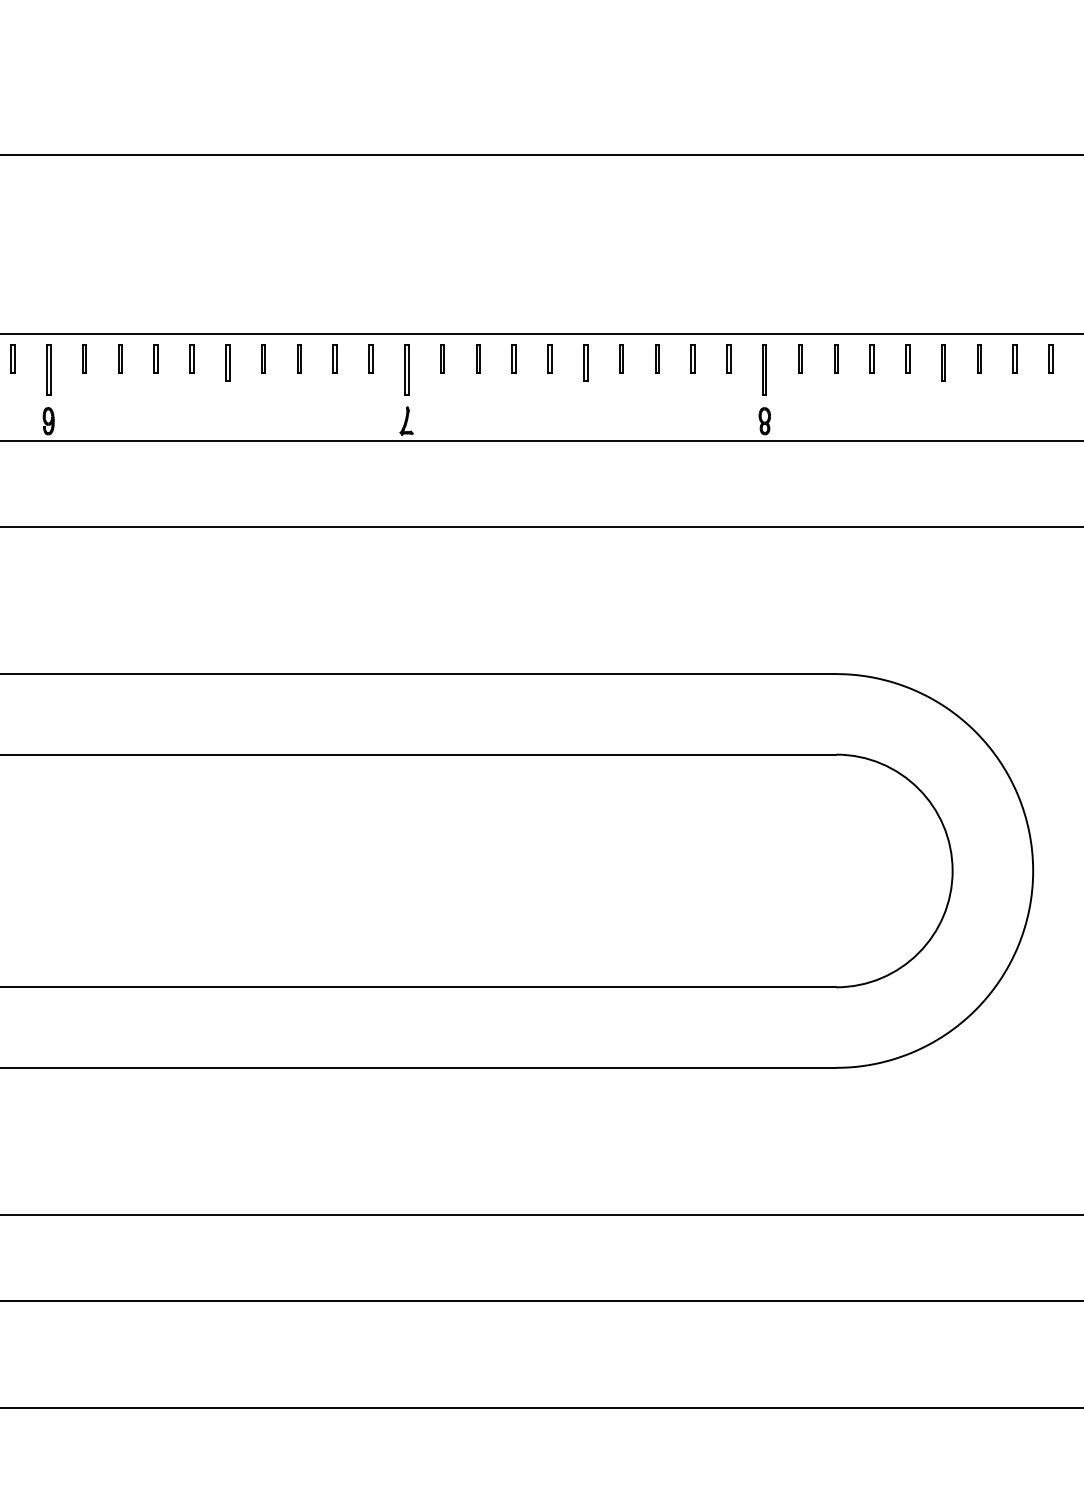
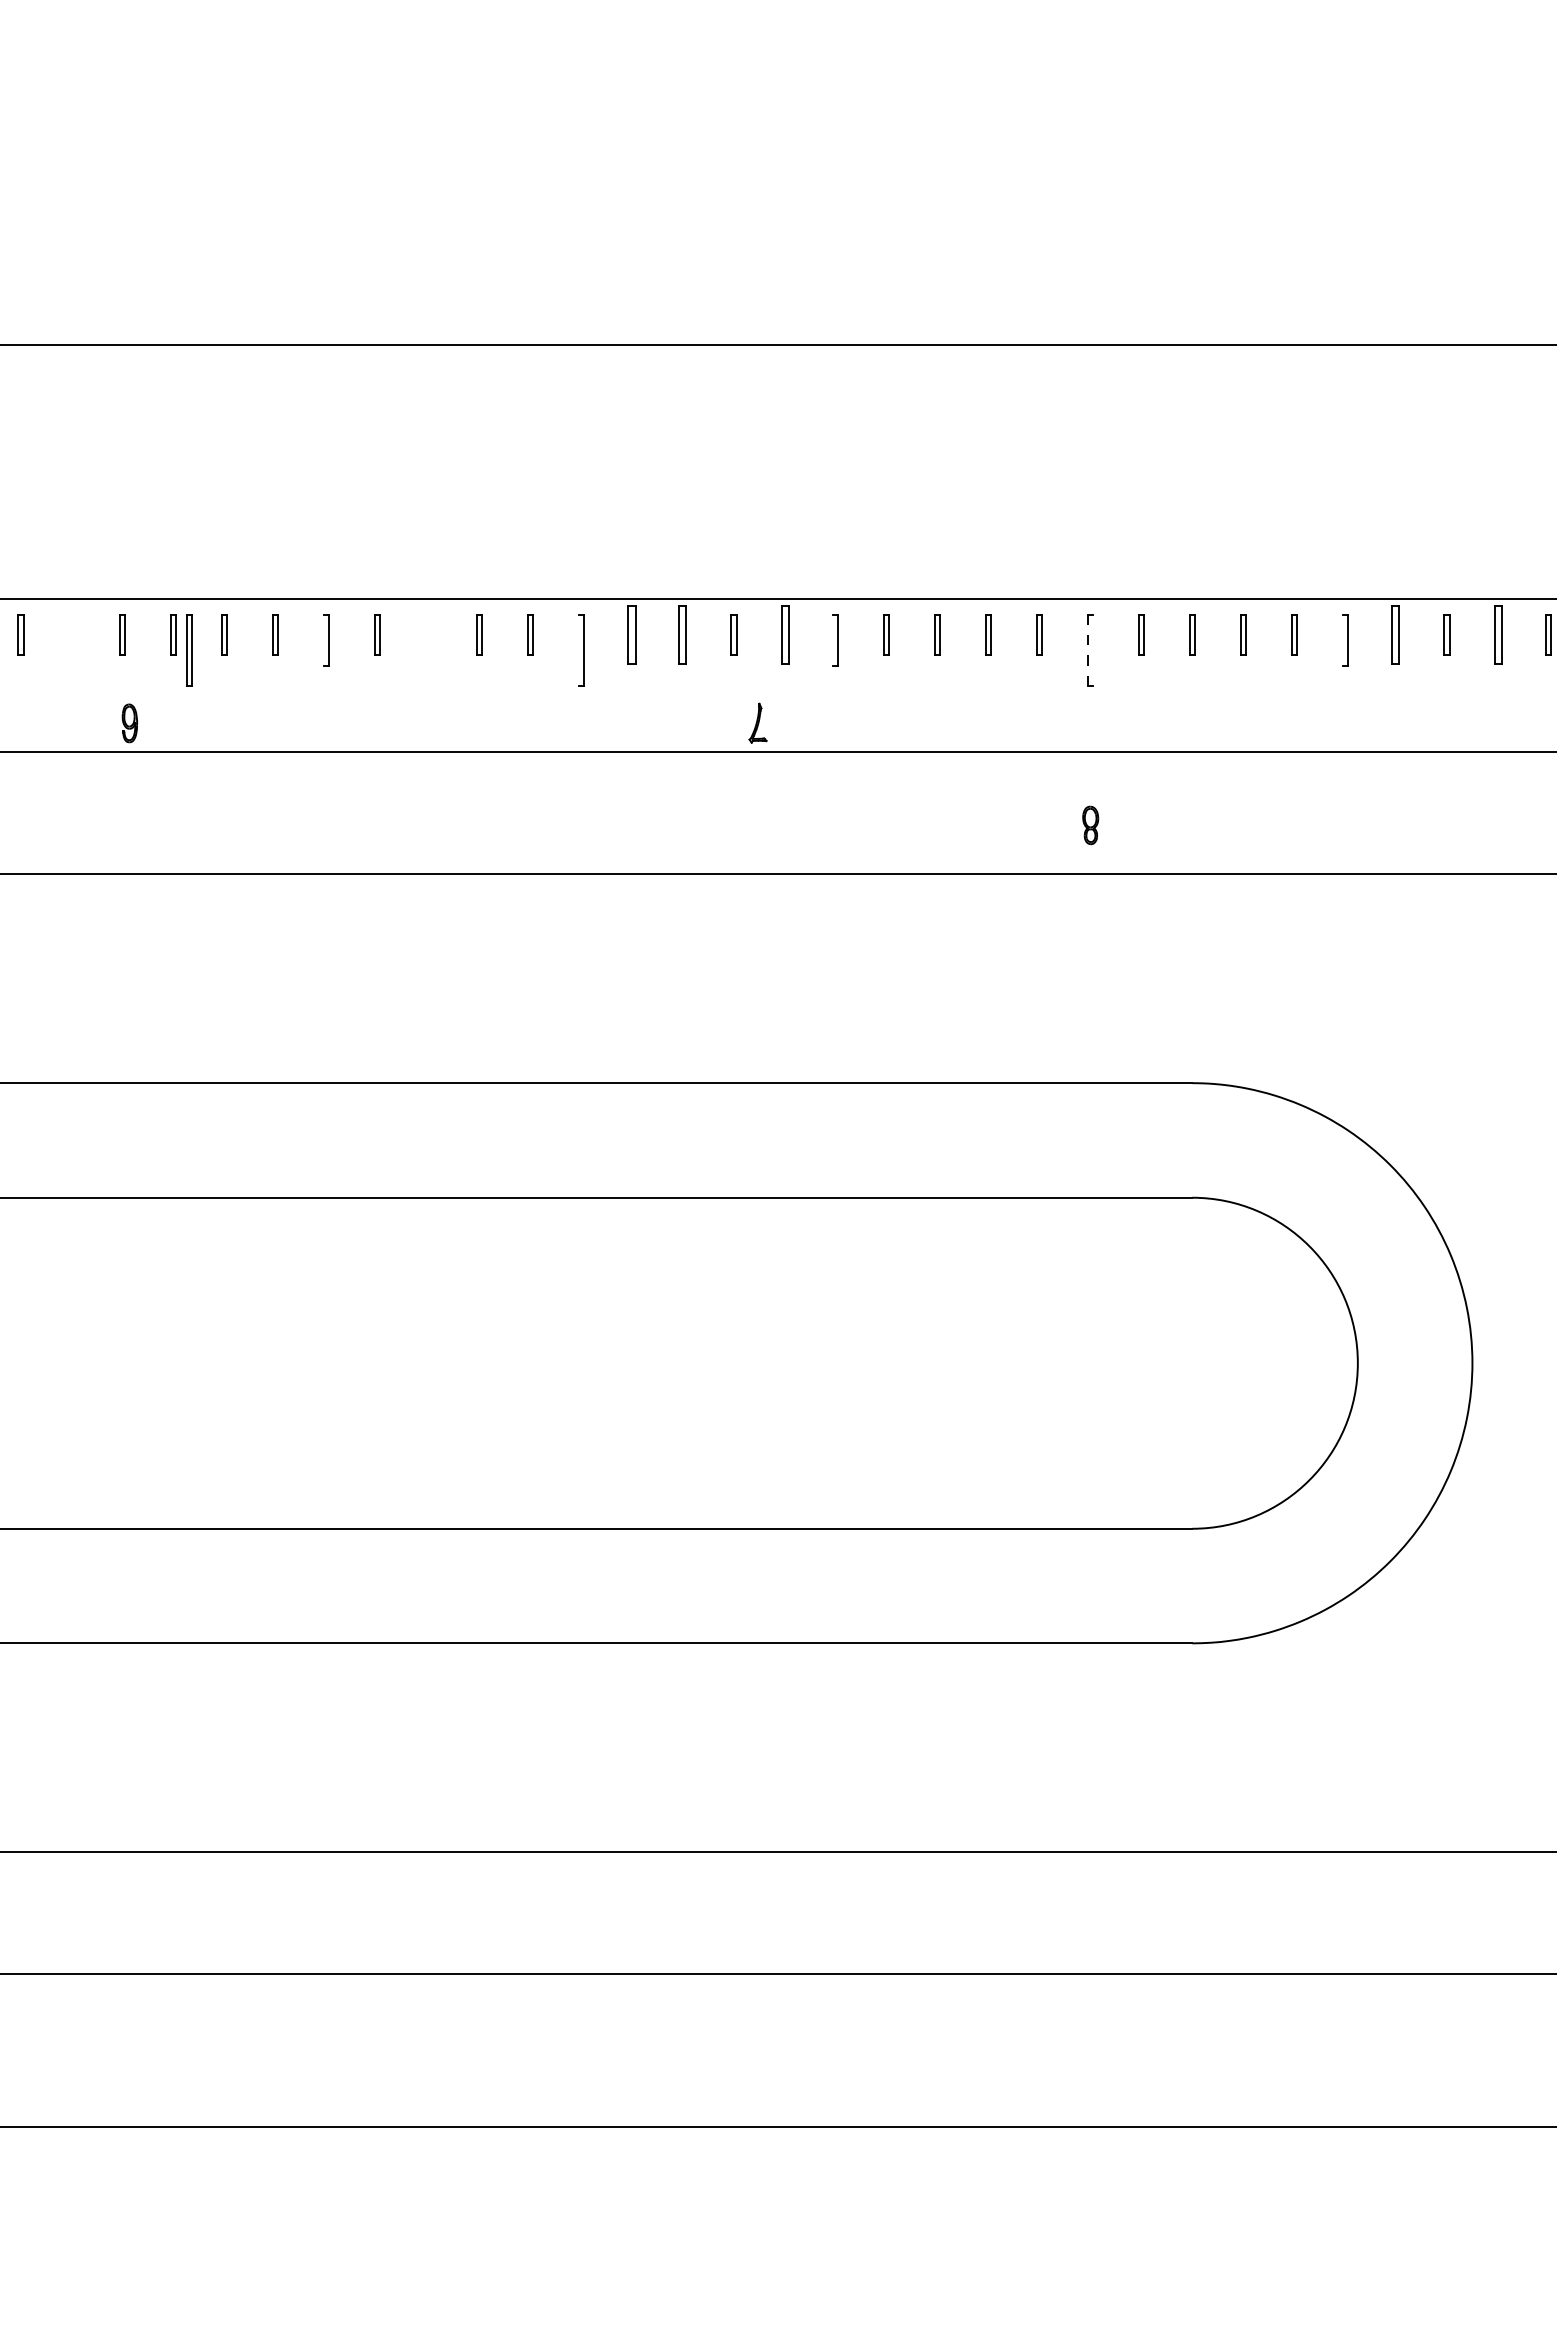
part: (299, 358) -> (428, 634), removed
part: (442, 358) -> (632, 634), size x1.4
part: (478, 358) -> (683, 634), size x1.4
part: (549, 358) -> (784, 634), size x1.4
part: (979, 358) -> (1396, 634), size x1.4
part: (1050, 358) -> (1497, 634), size x1.4
line: (226, 362) -> (324, 639), removed
line: (584, 362) -> (833, 639), removed
line: (941, 362) -> (1342, 639), removed
part: (48, 369) -> (189, 650), moved
line: (404, 369) -> (578, 649), removed
line: (762, 369) -> (1087, 650), solid -> dashed
line: (766, 369) -> (1093, 649), removed
part: (406, 420) -> (757, 722), moved
part: (48, 421) -> (129, 723), moved
part: (764, 421) -> (1090, 825), moved

